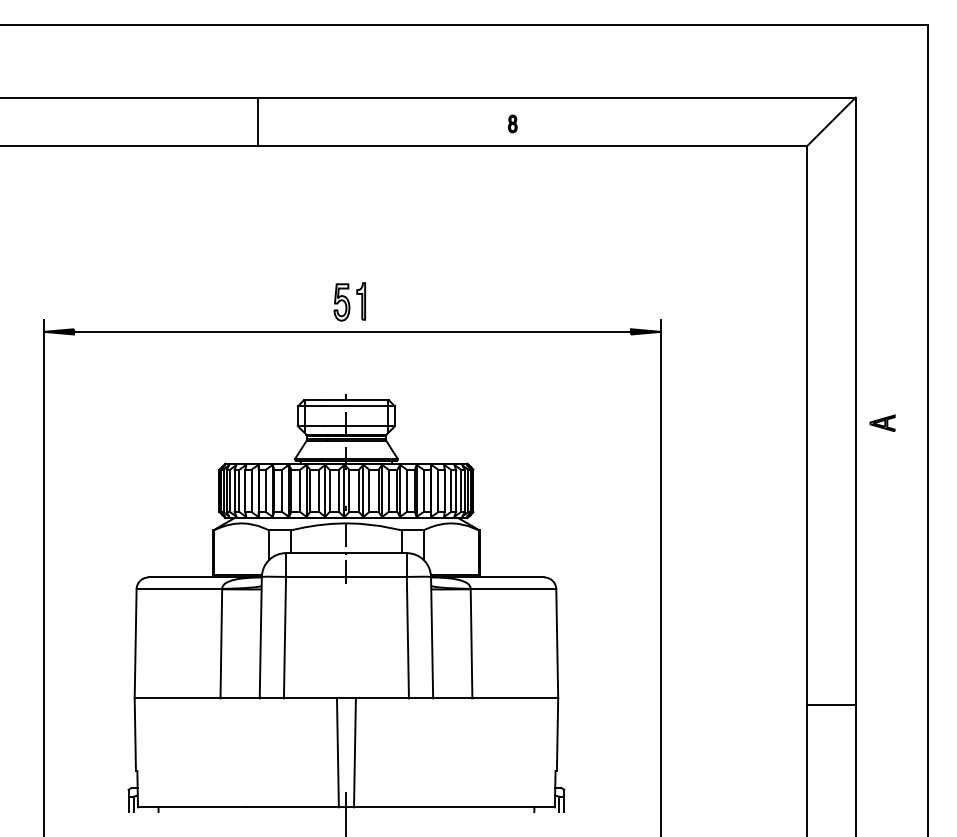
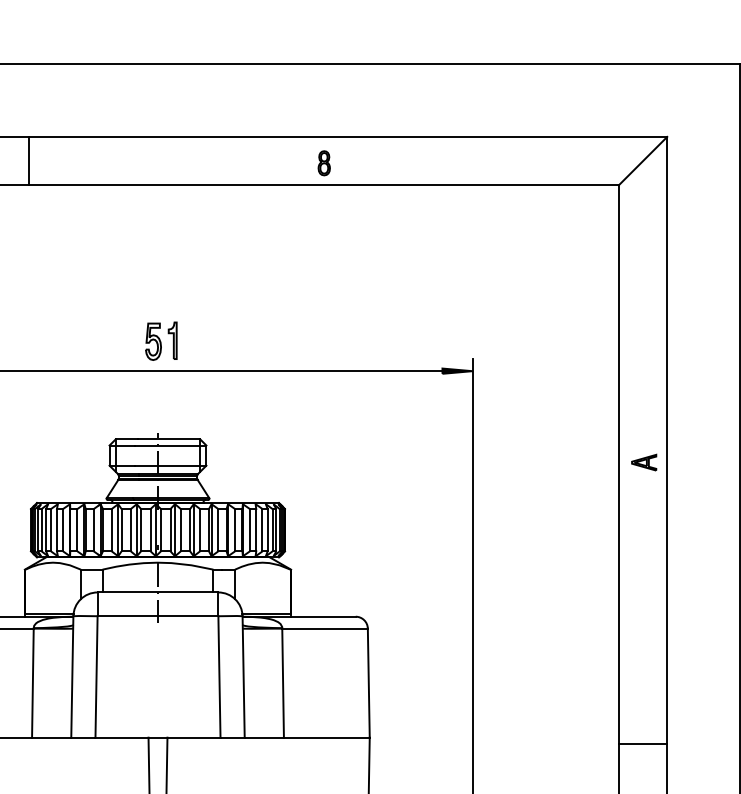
line: (258, 121) -> (29, 160), moved
part: (512, 123) -> (324, 162), size x1.43
part: (882, 422) -> (644, 461), moved

